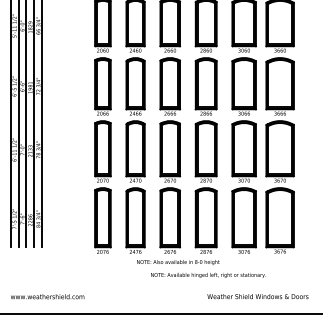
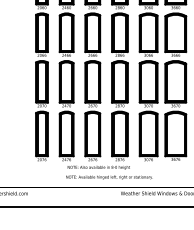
text: (208, 274) -> (109, 176), moved

